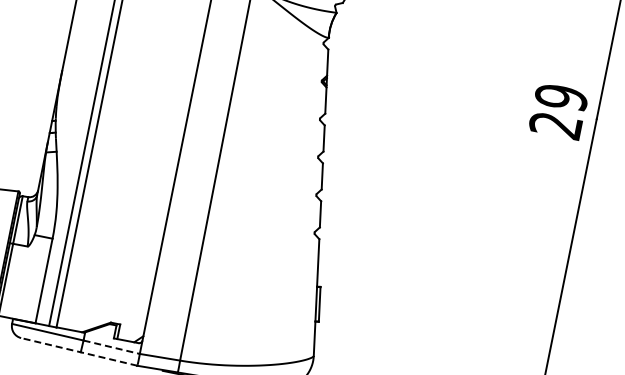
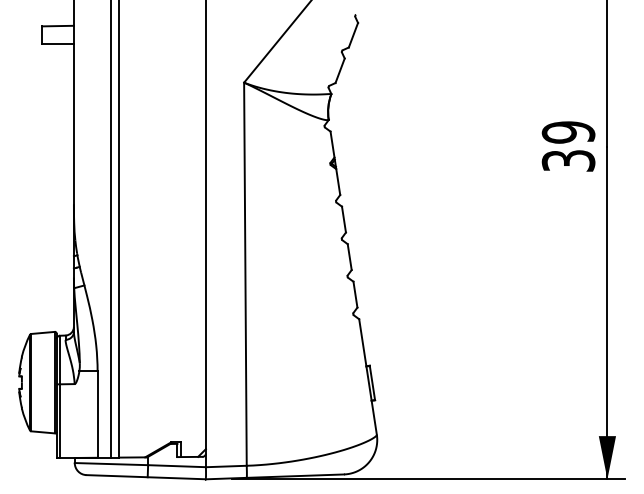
text: (555, 124) -> (568, 160), 29 -> 39
line: (112, 347) -> (177, 466), dashed -> solid
line: (79, 352) -> (146, 477), dashed -> solid

